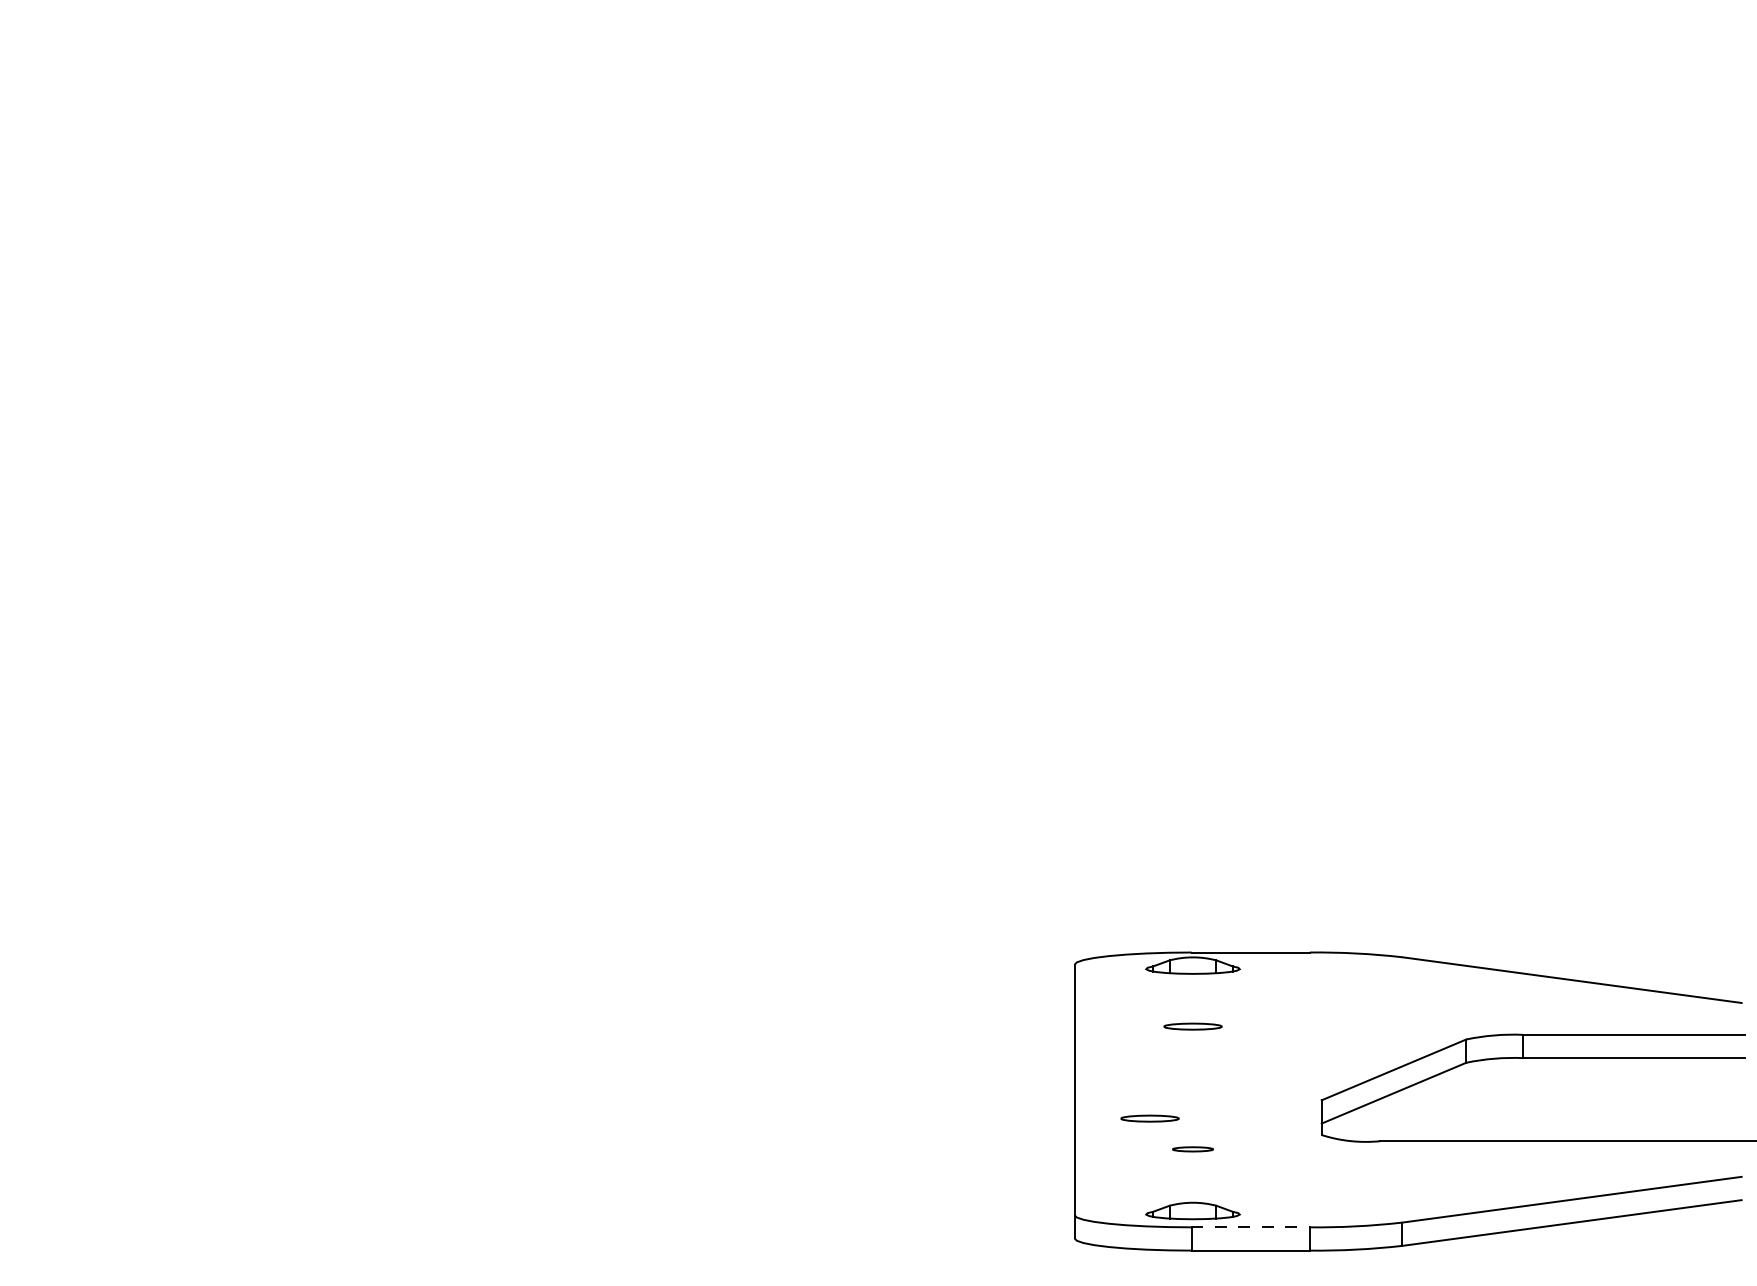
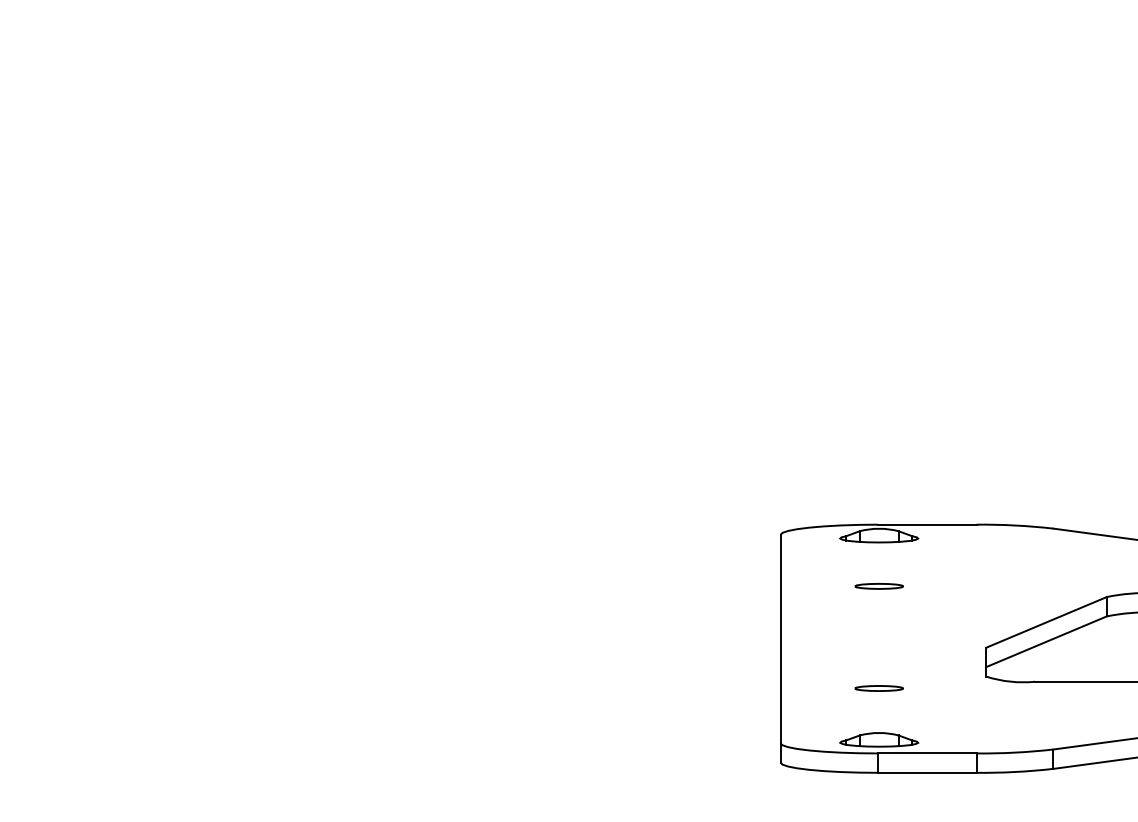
part: (1149, 1118) -> (842, 662), removed
part: (1192, 1149) -> (878, 688), size x1.43
line: (1251, 1227) -> (927, 753), dashed -> solid

